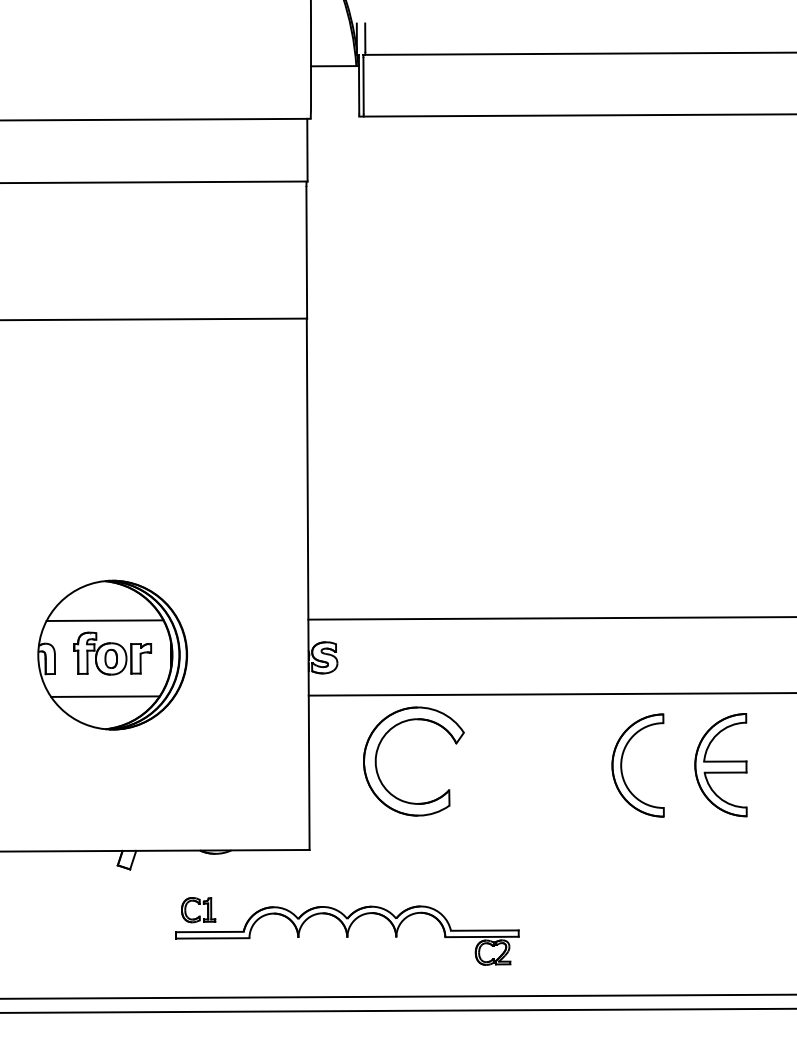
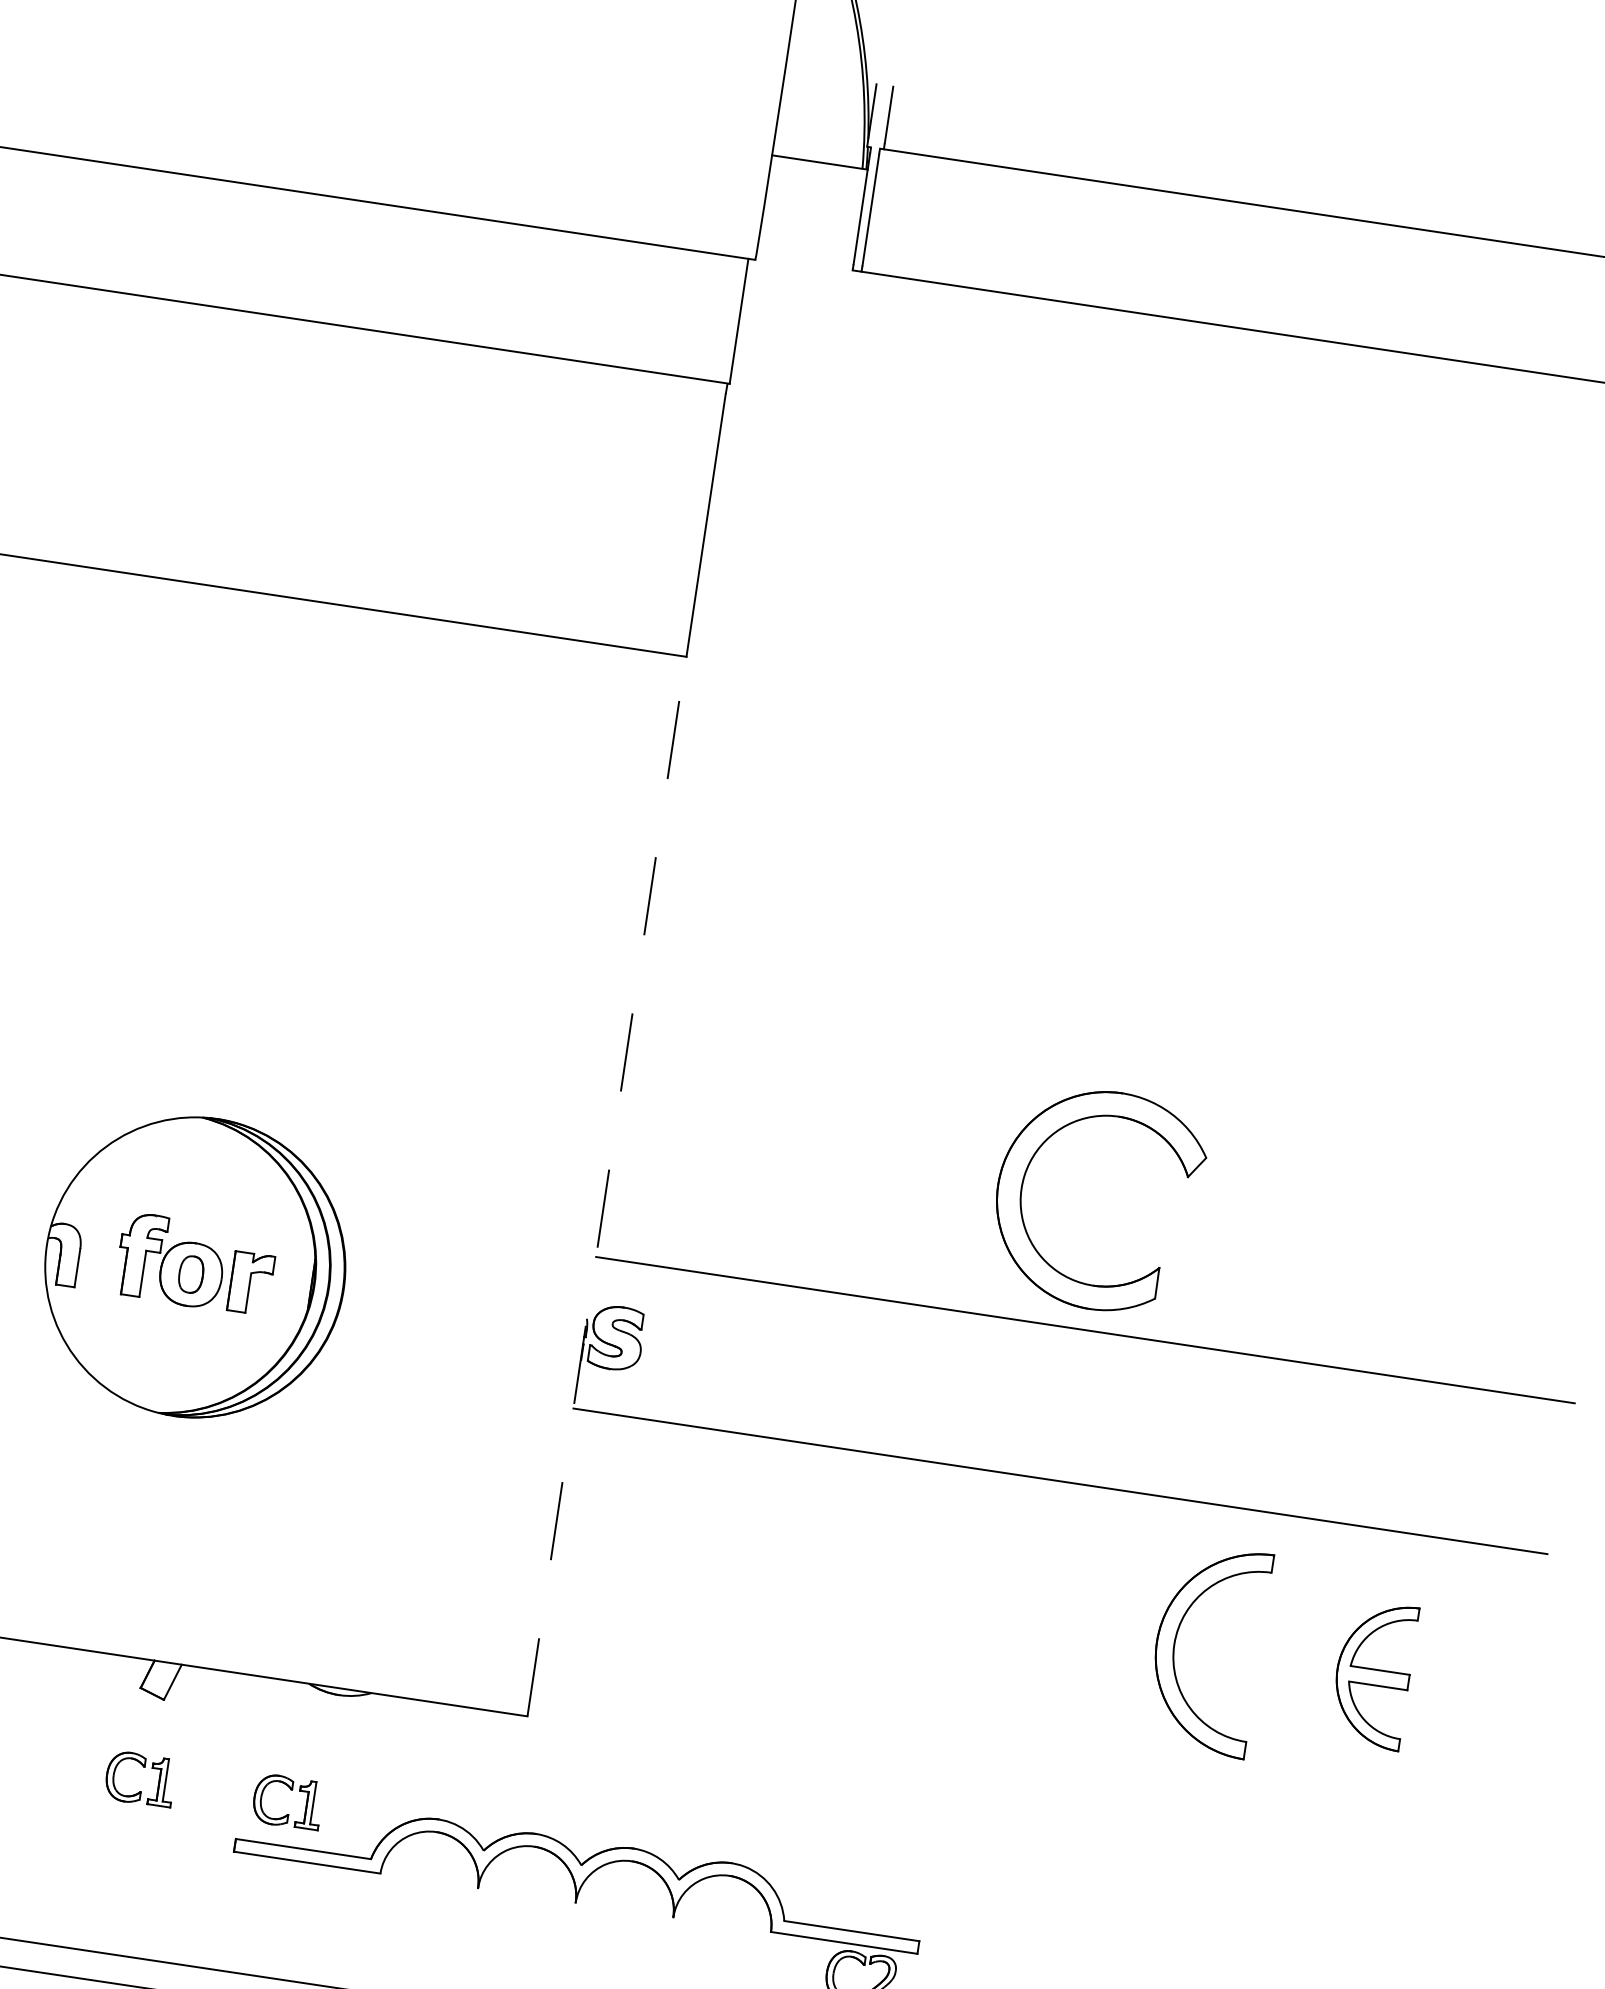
line: (308, 584) -> (607, 1187), solid -> dashed
line: (104, 620) -> (189, 1195), removed
line: (105, 696) -> (168, 1347), removed
part: (377, 755) -> (1027, 1176), moved
part: (720, 765) -> (1372, 1674), size x0.7
part: (124, 910) -> (140, 1779), added

